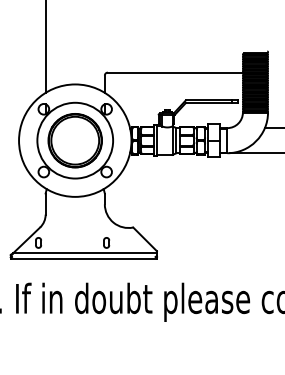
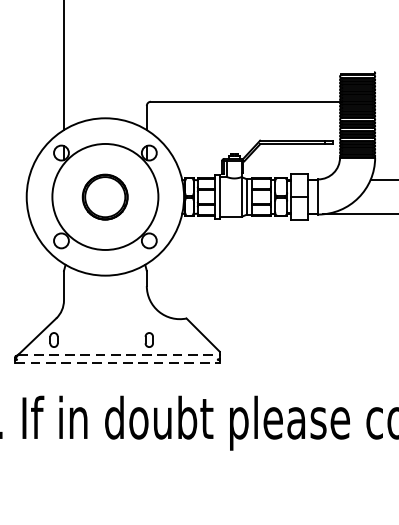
part: (74, 140) -> (104, 196), size x0.6
line: (85, 253) -> (119, 354), solid -> dashed
line: (84, 259) -> (118, 363), solid -> dashed

